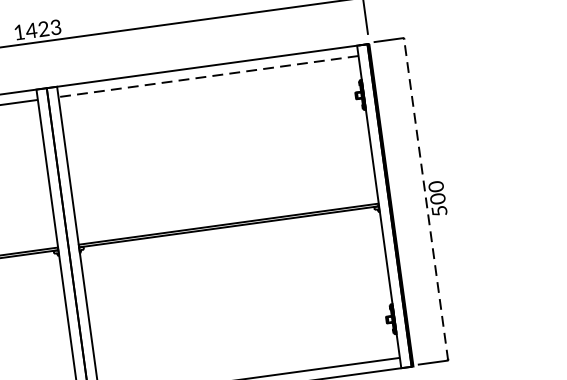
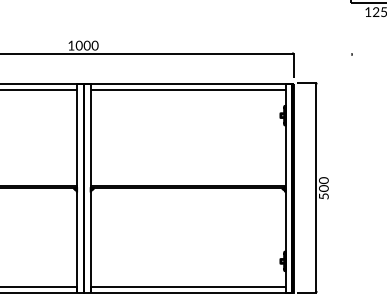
text: (42, 28) -> (86, 45), 1423 -> 1000
line: (209, 76) -> (188, 90), dashed -> solid
line: (426, 198) -> (316, 187), dashed -> solid

